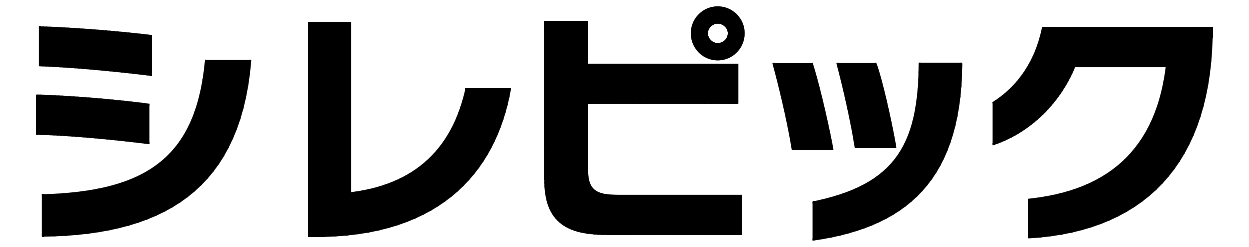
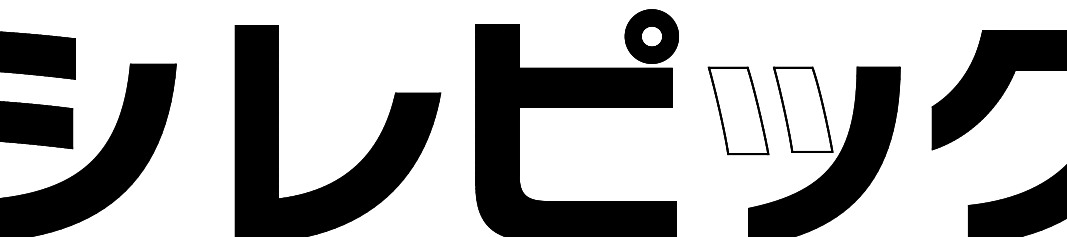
fill: (866, 104) -> (803, 109), removed
fill: (802, 105) -> (738, 110), removed

